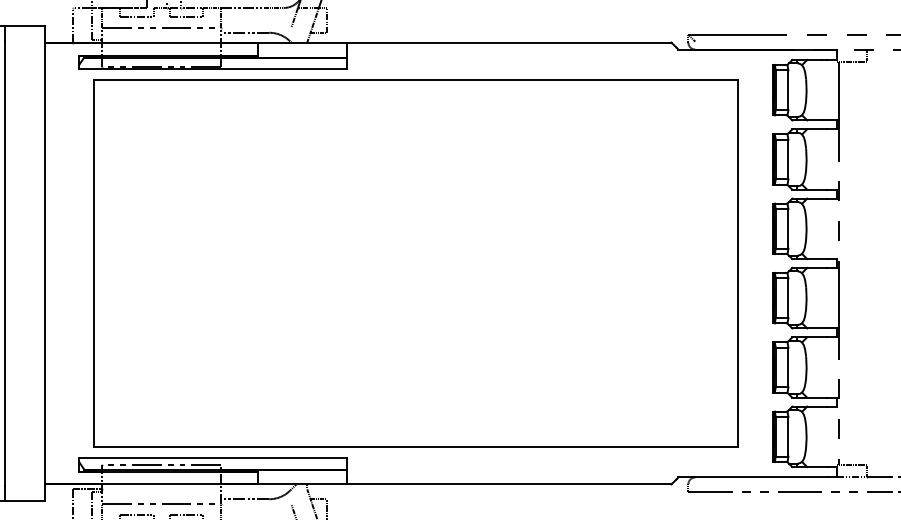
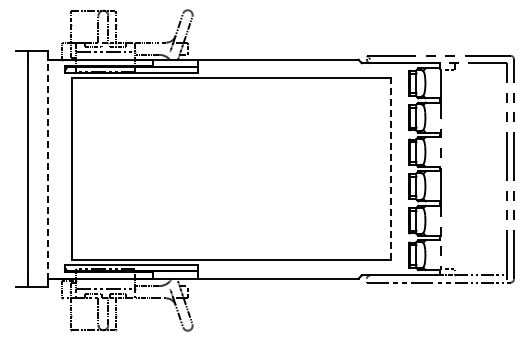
line: (43, 261) -> (47, 168), solid -> dashed
line: (738, 263) -> (391, 169), solid -> dashed

